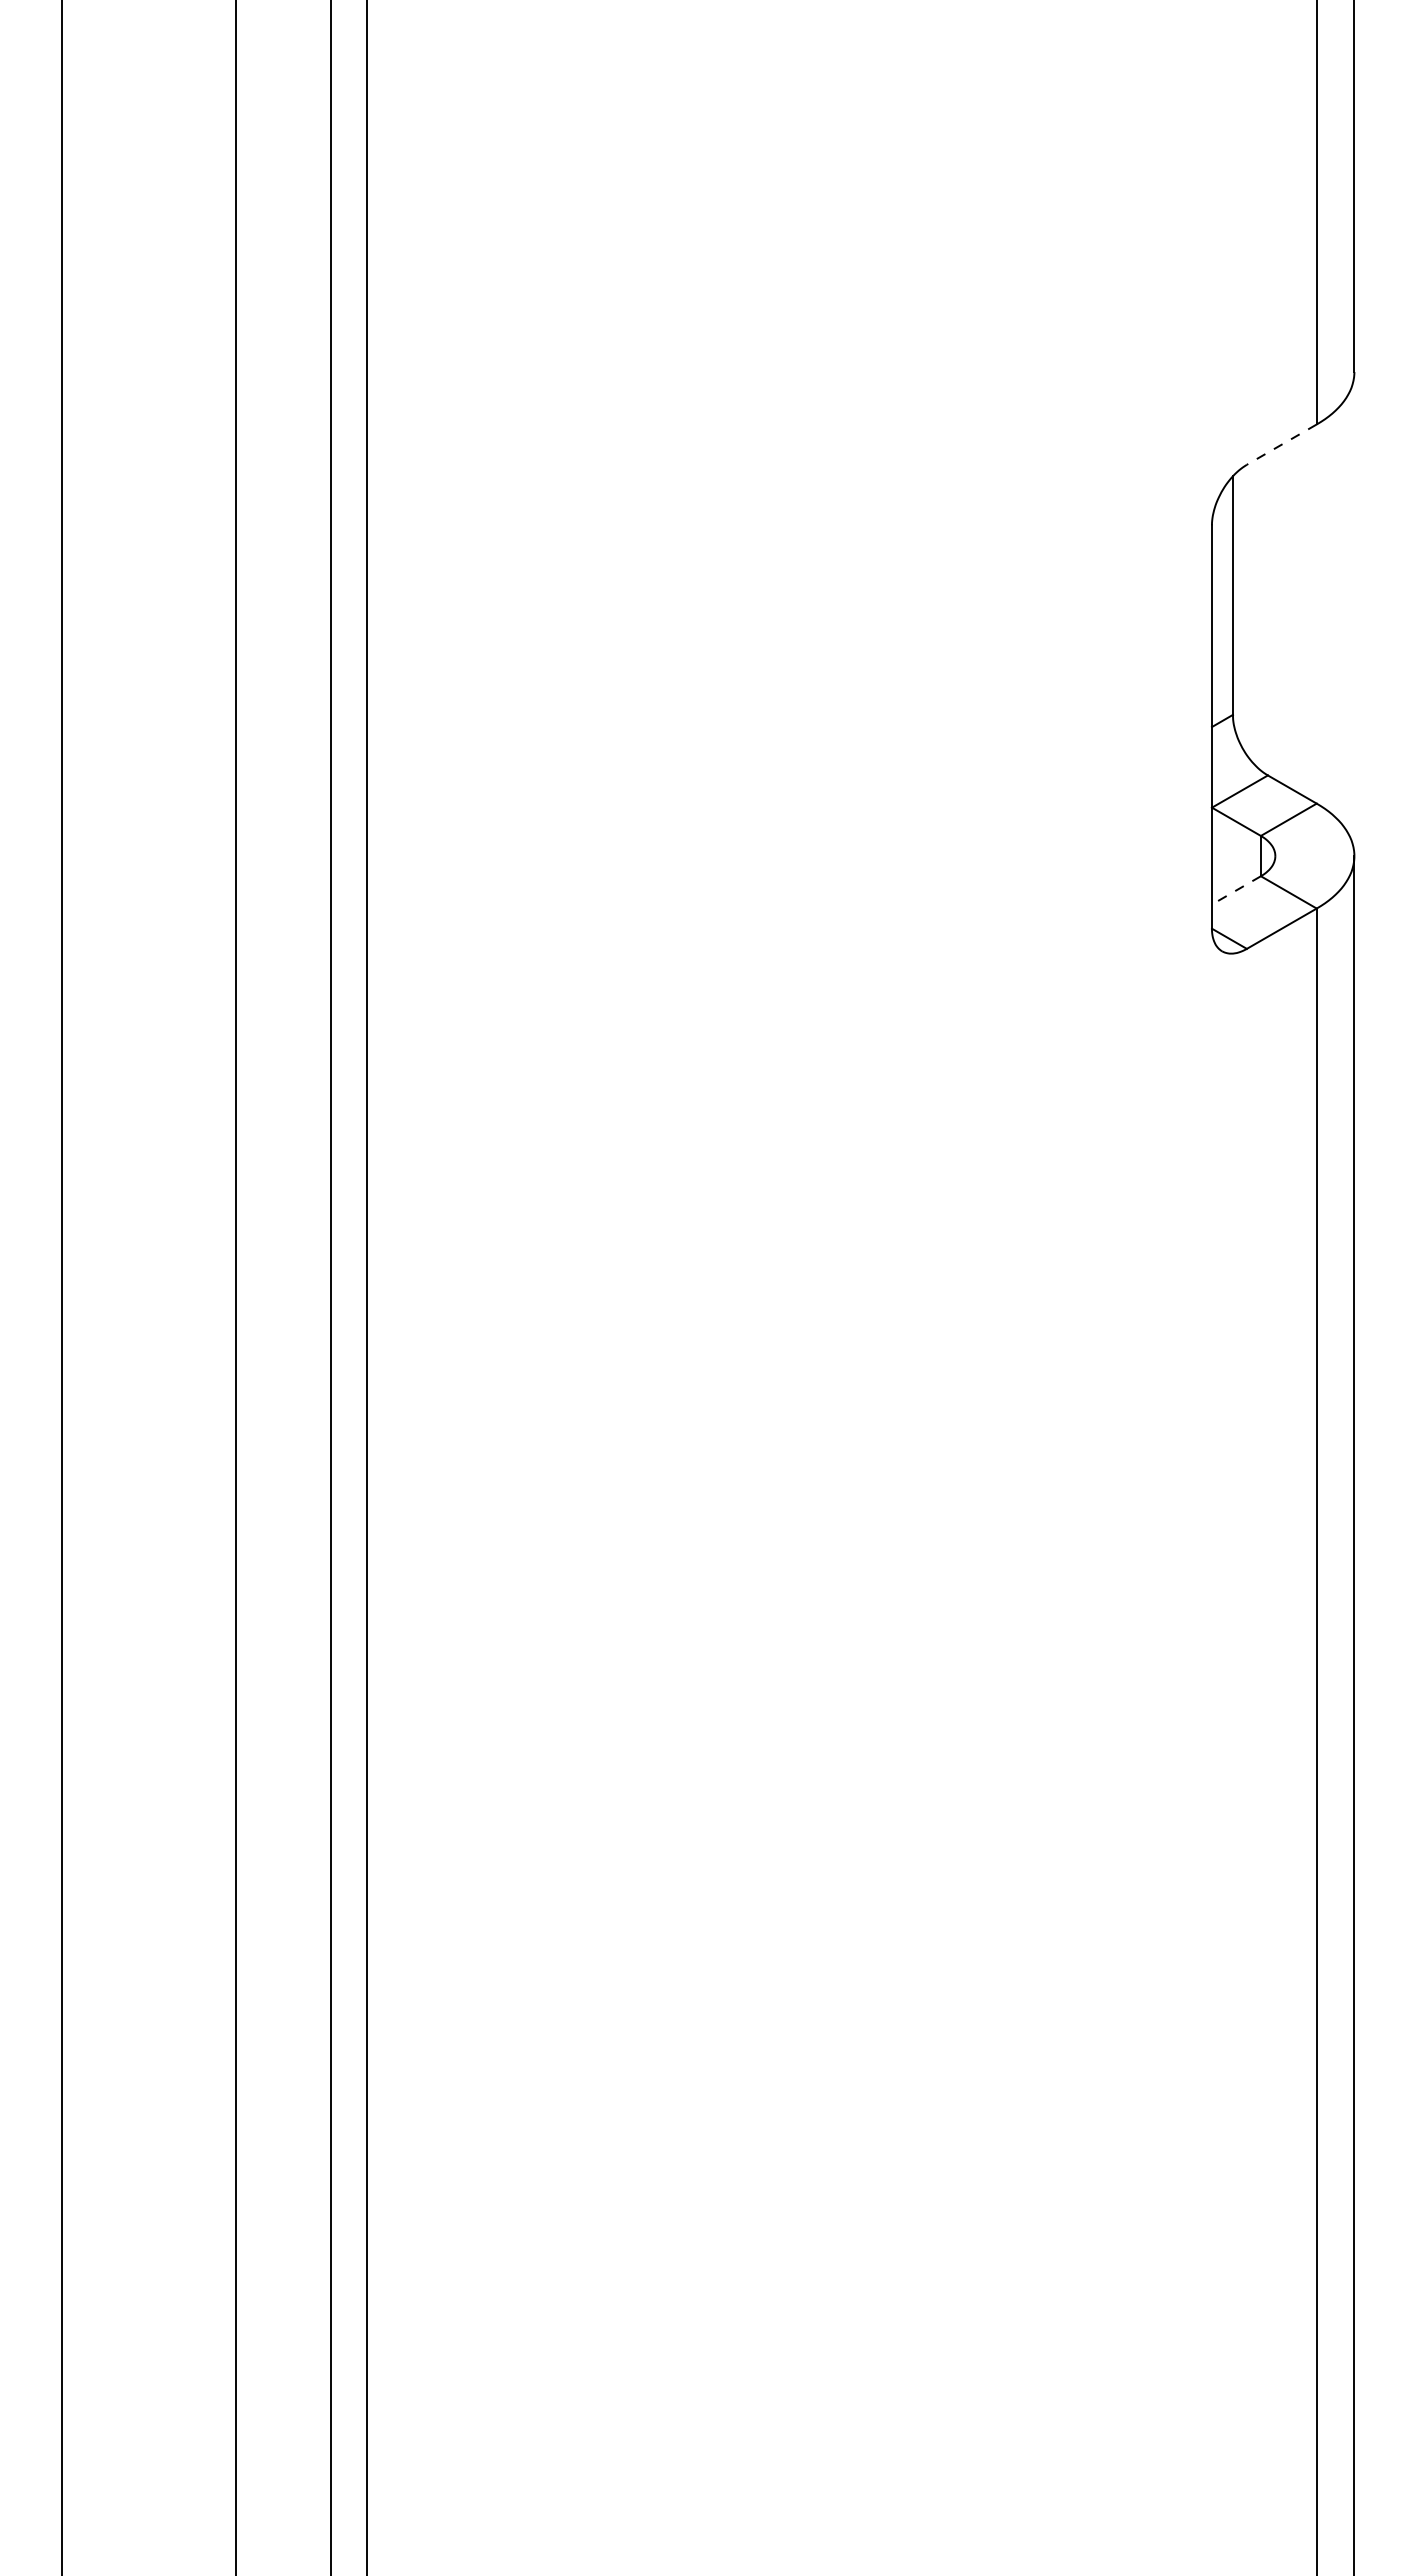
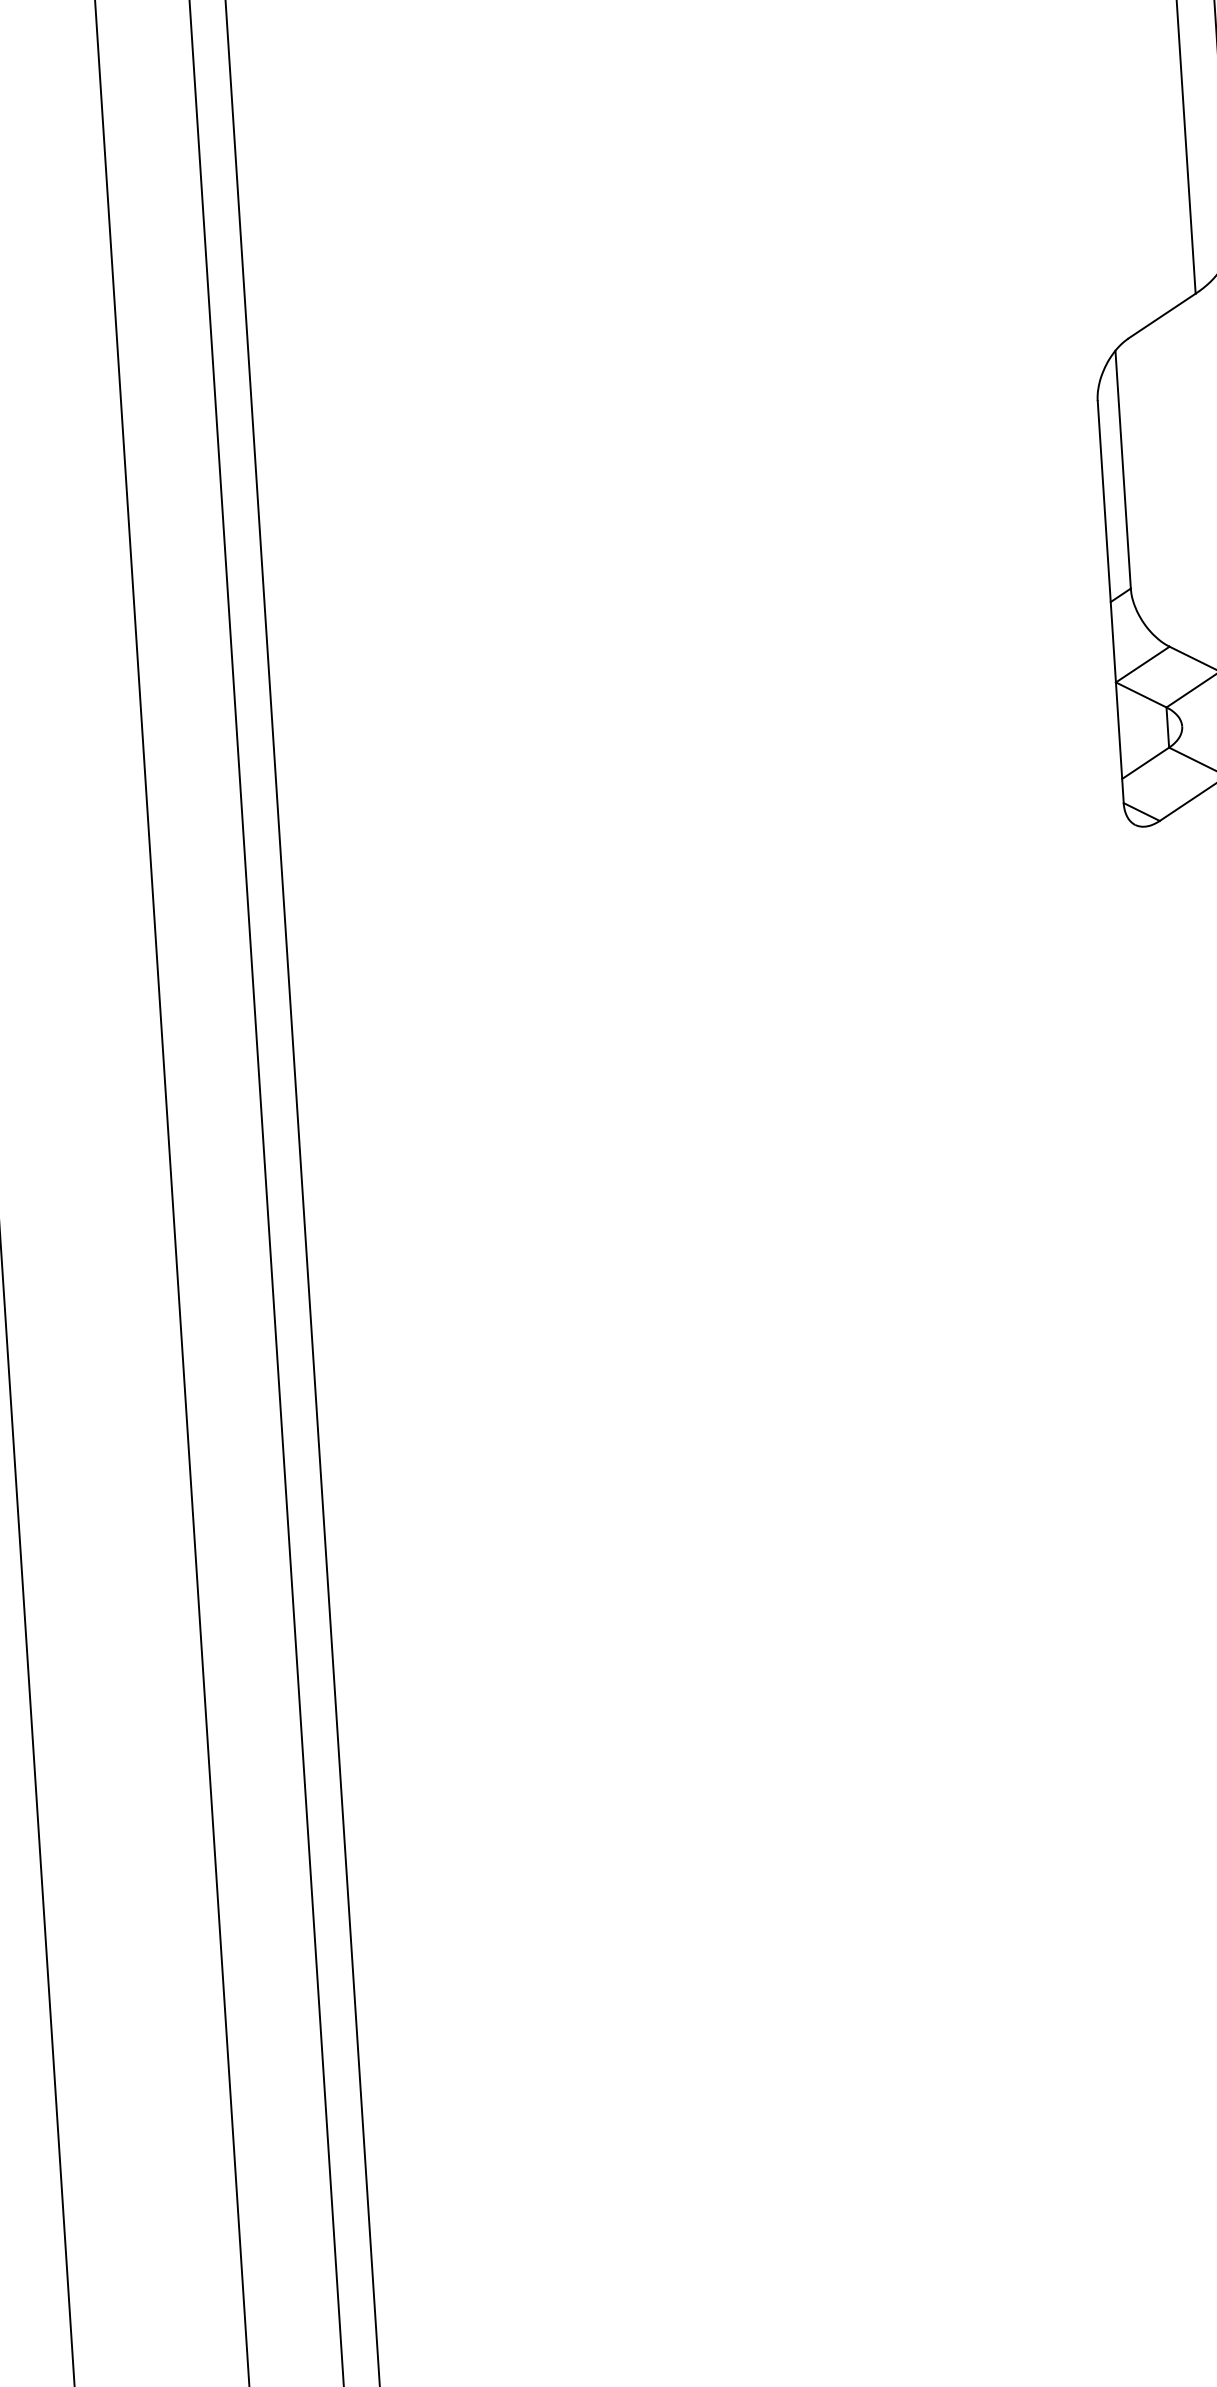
line: (1281, 444) -> (1161, 315), dashed -> solid
line: (1236, 890) -> (1145, 763), dashed -> solid

